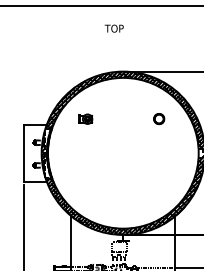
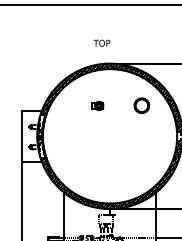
text: (113, 27) -> (101, 42), moved
part: (85, 118) -> (97, 105), moved
part: (158, 118) -> (141, 105), size x1.6

